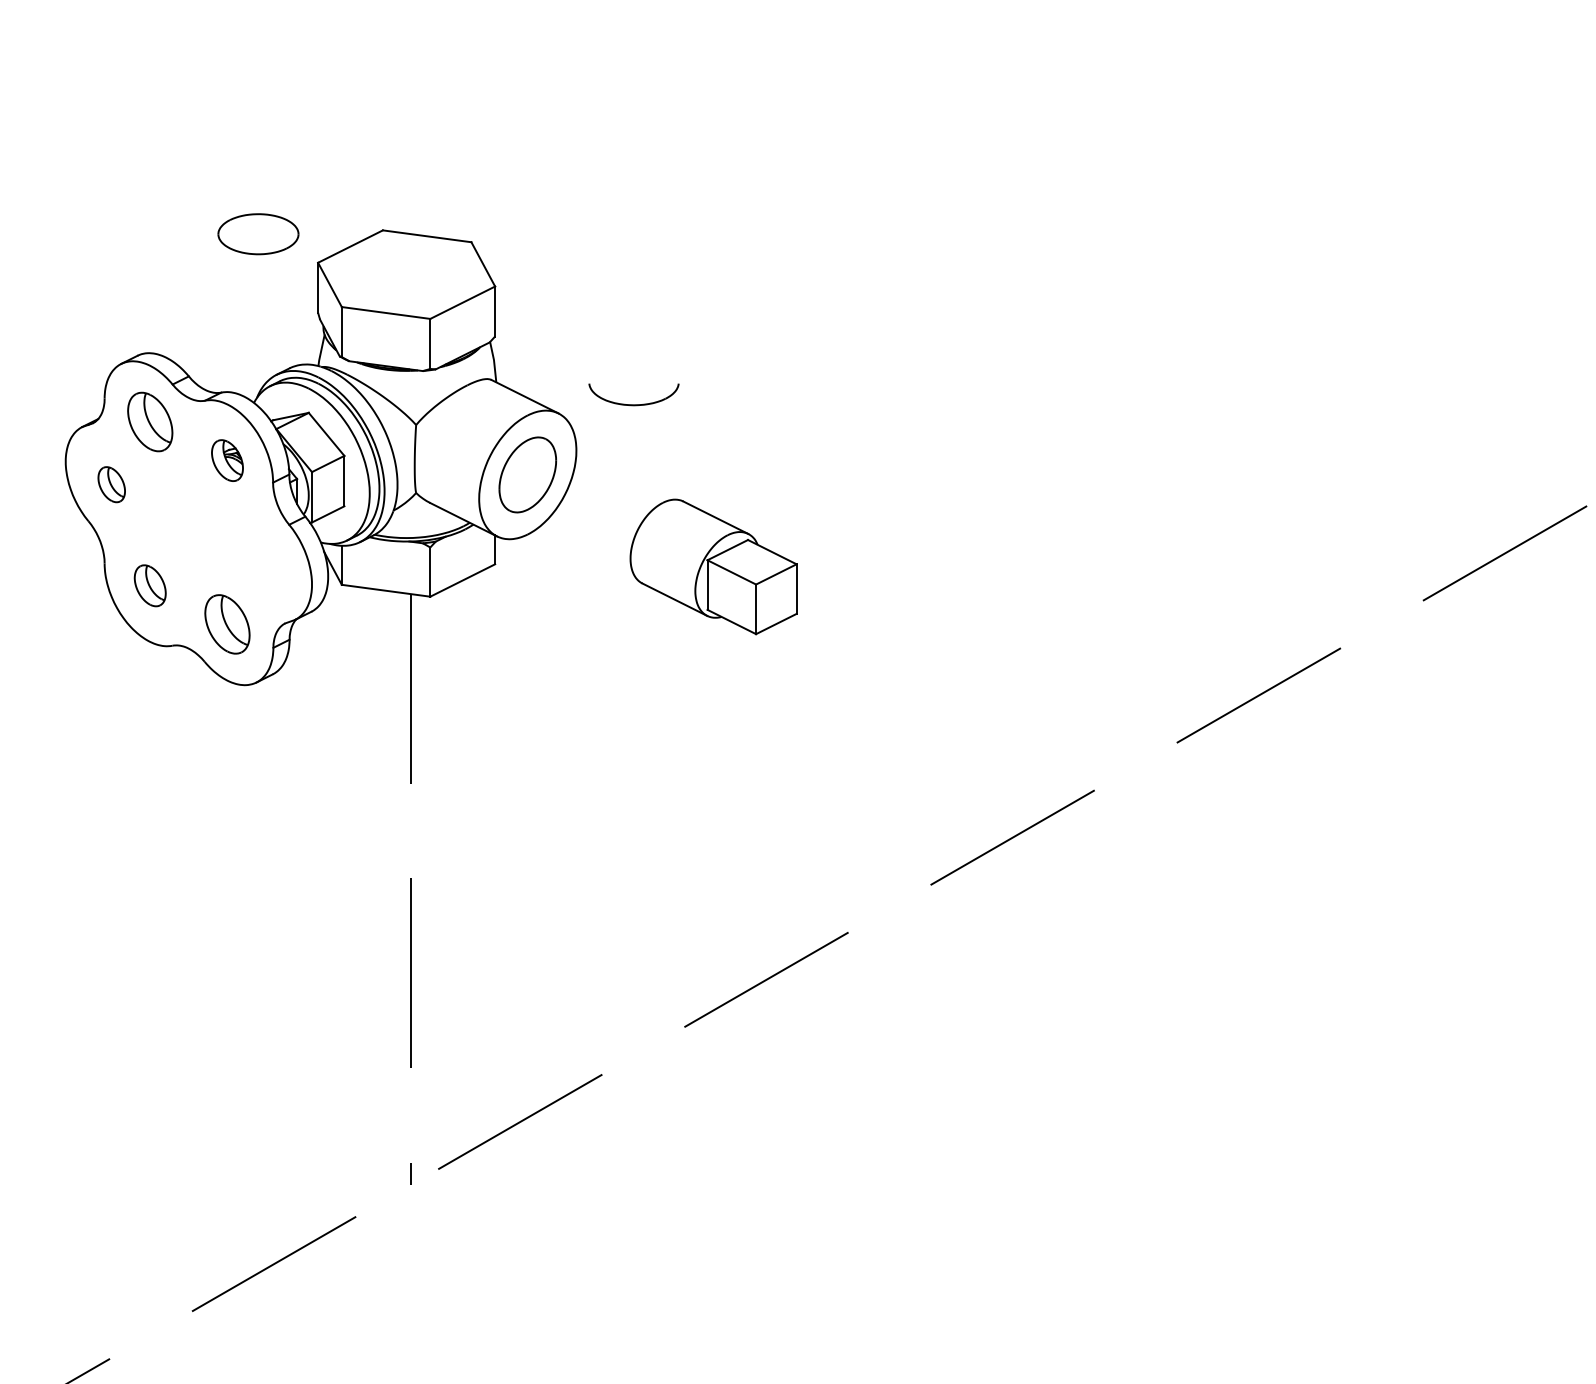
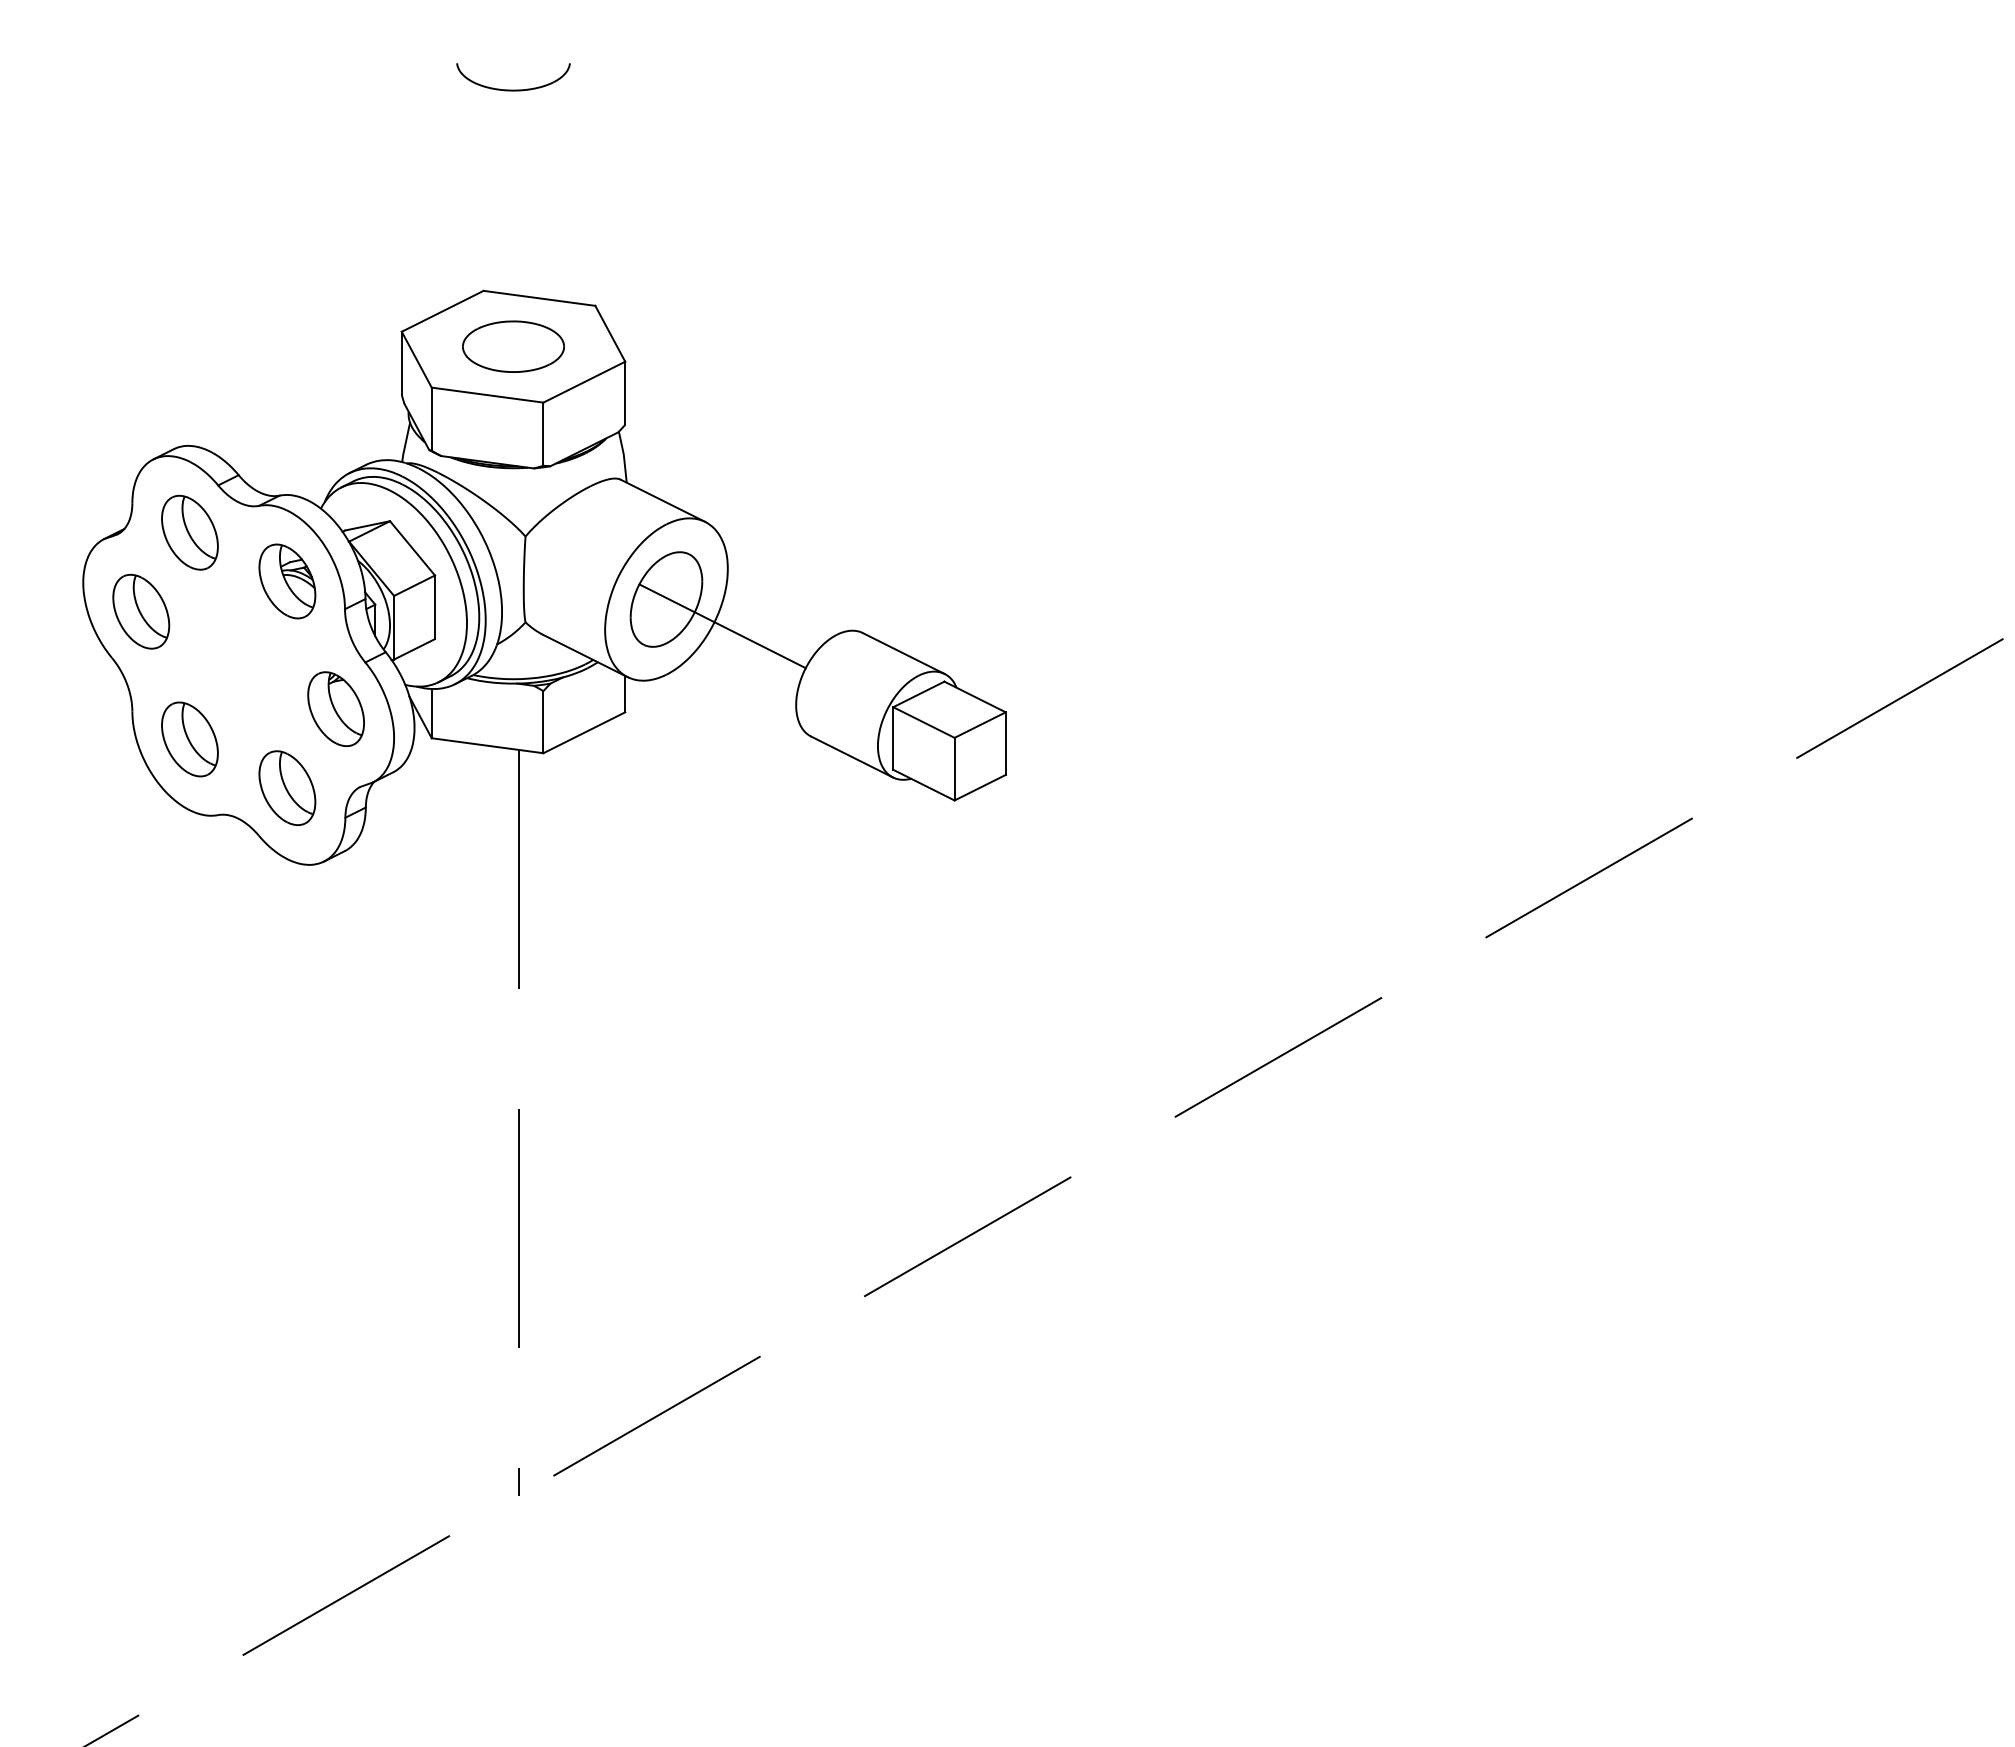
part: (258, 234) -> (513, 346), moved
part: (633, 404) -> (513, 89), moved
part: (227, 460) -> (287, 581), size x1.43
part: (111, 484) -> (141, 611), size x1.67
line: (572, 496) -> (722, 626), added
part: (265, 562) -> (335, 709), added
part: (149, 585) -> (189, 739), size x1.43

